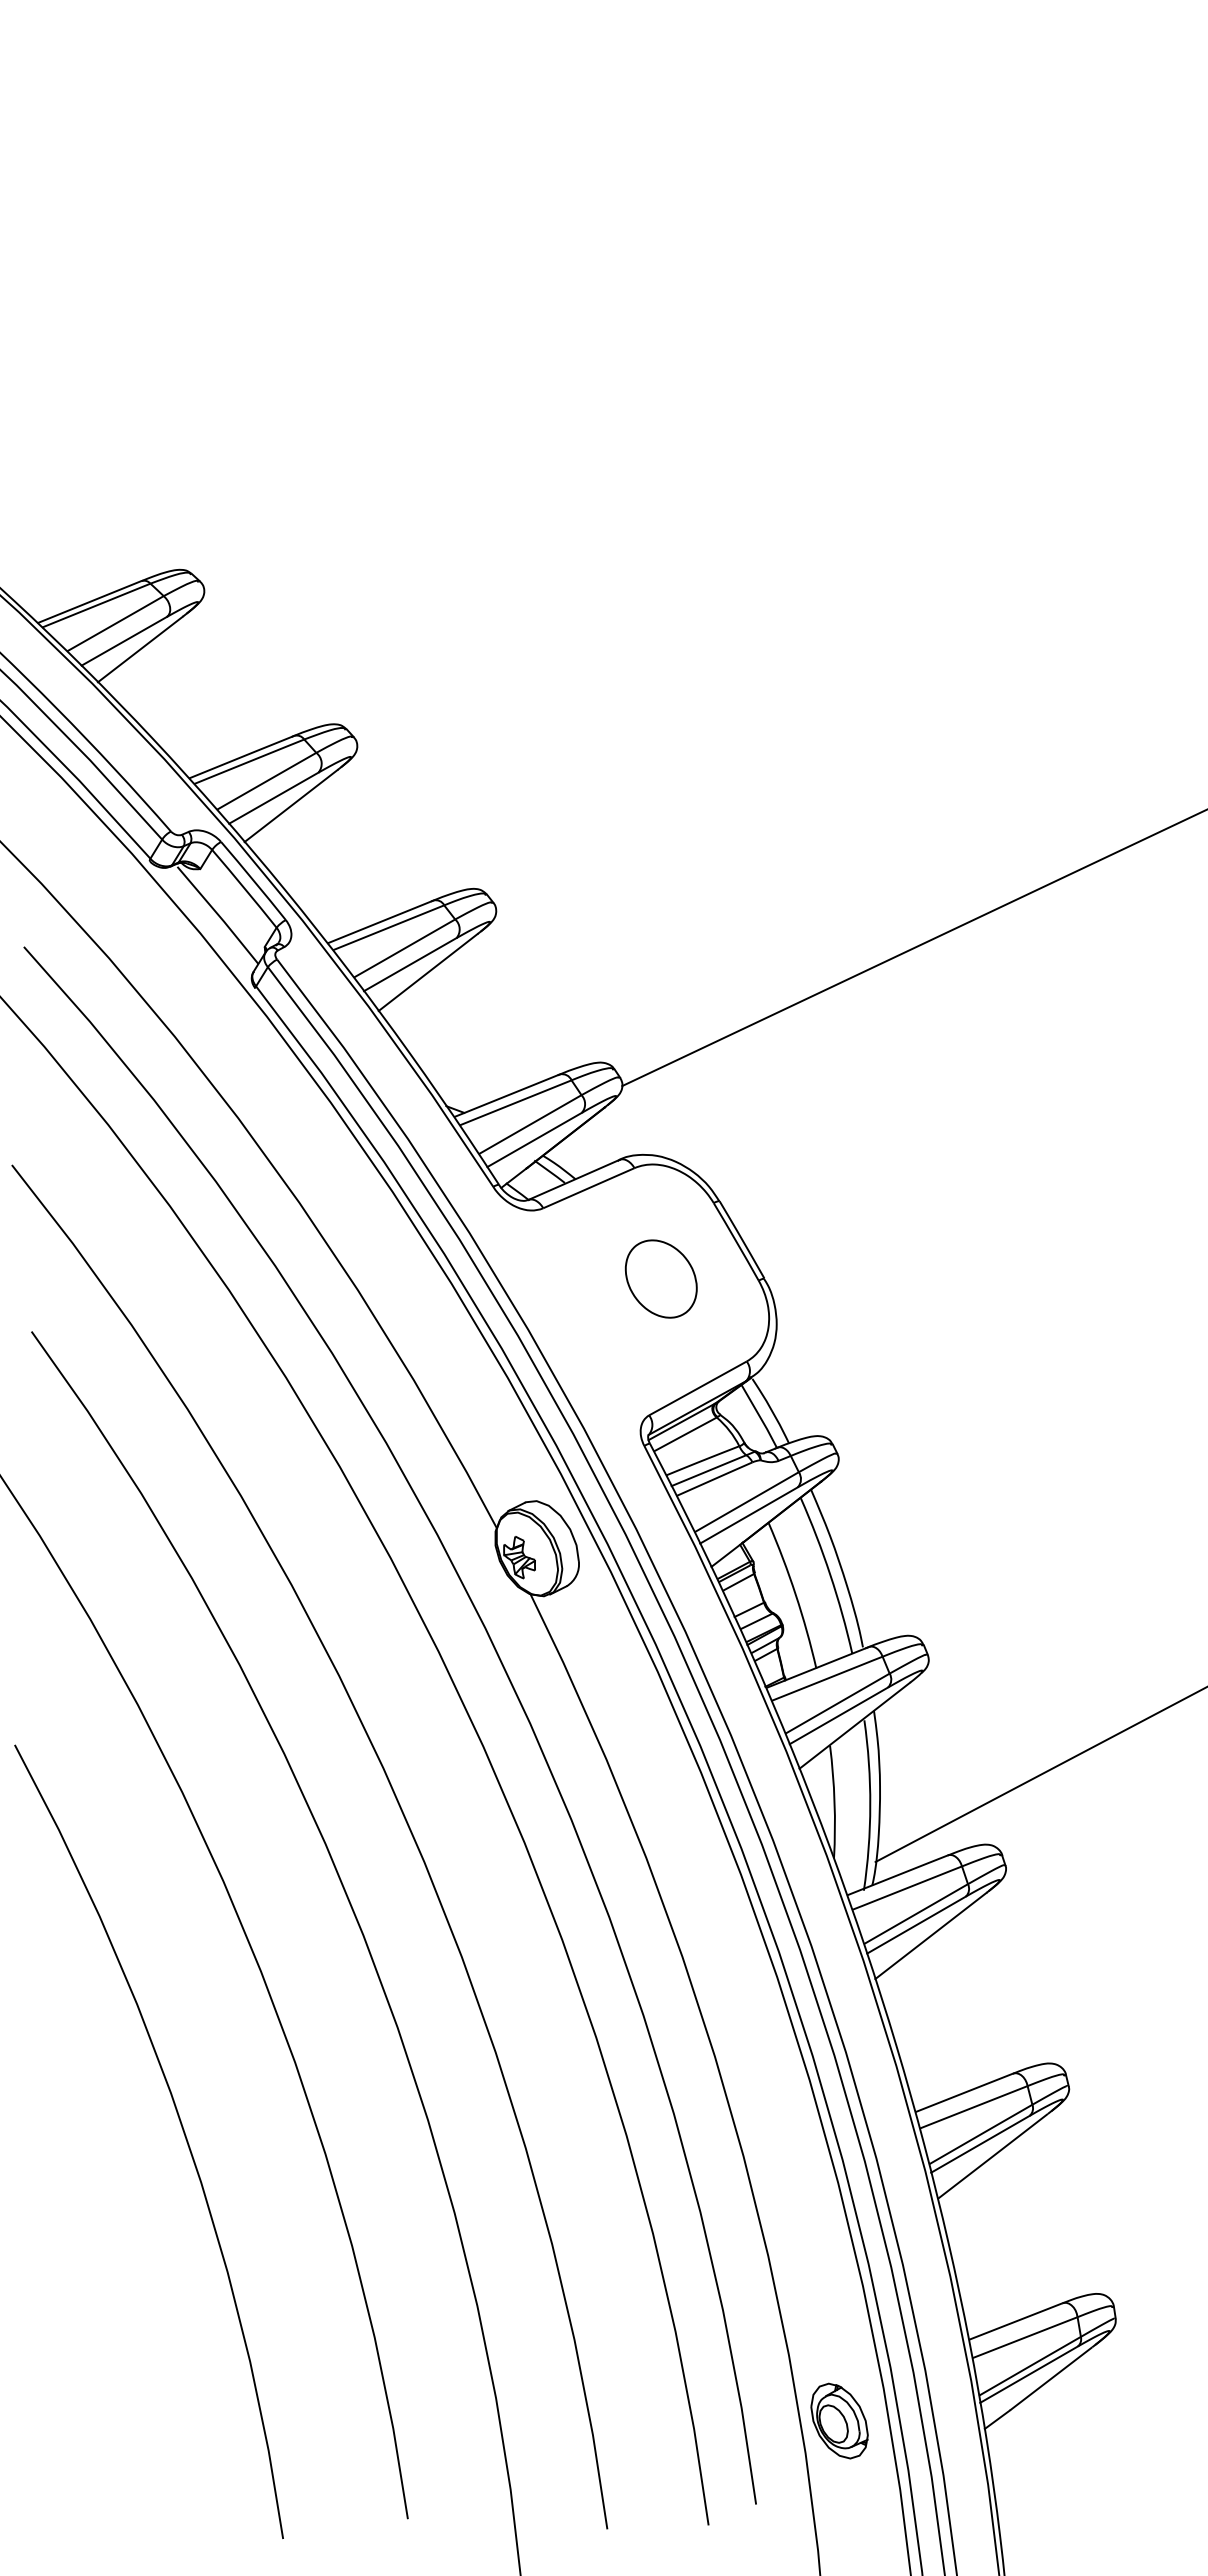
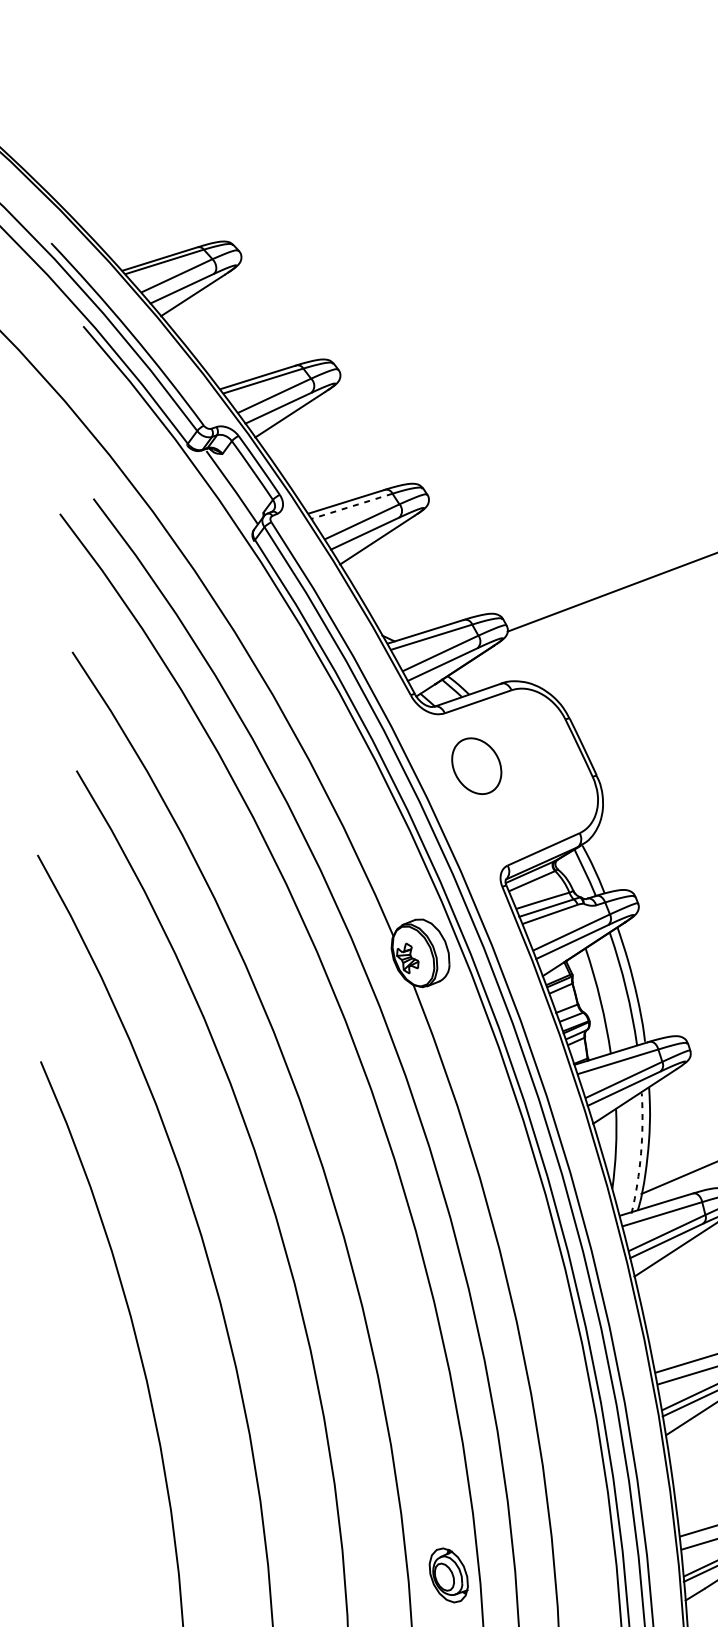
line: (387, 928) -> (351, 506), solid -> dashed
part: (660, 1278) -> (476, 765), moved
arc: (870, 1805) -> (641, 1153), solid -> dashed
part: (839, 2420) -> (448, 1575), moved

